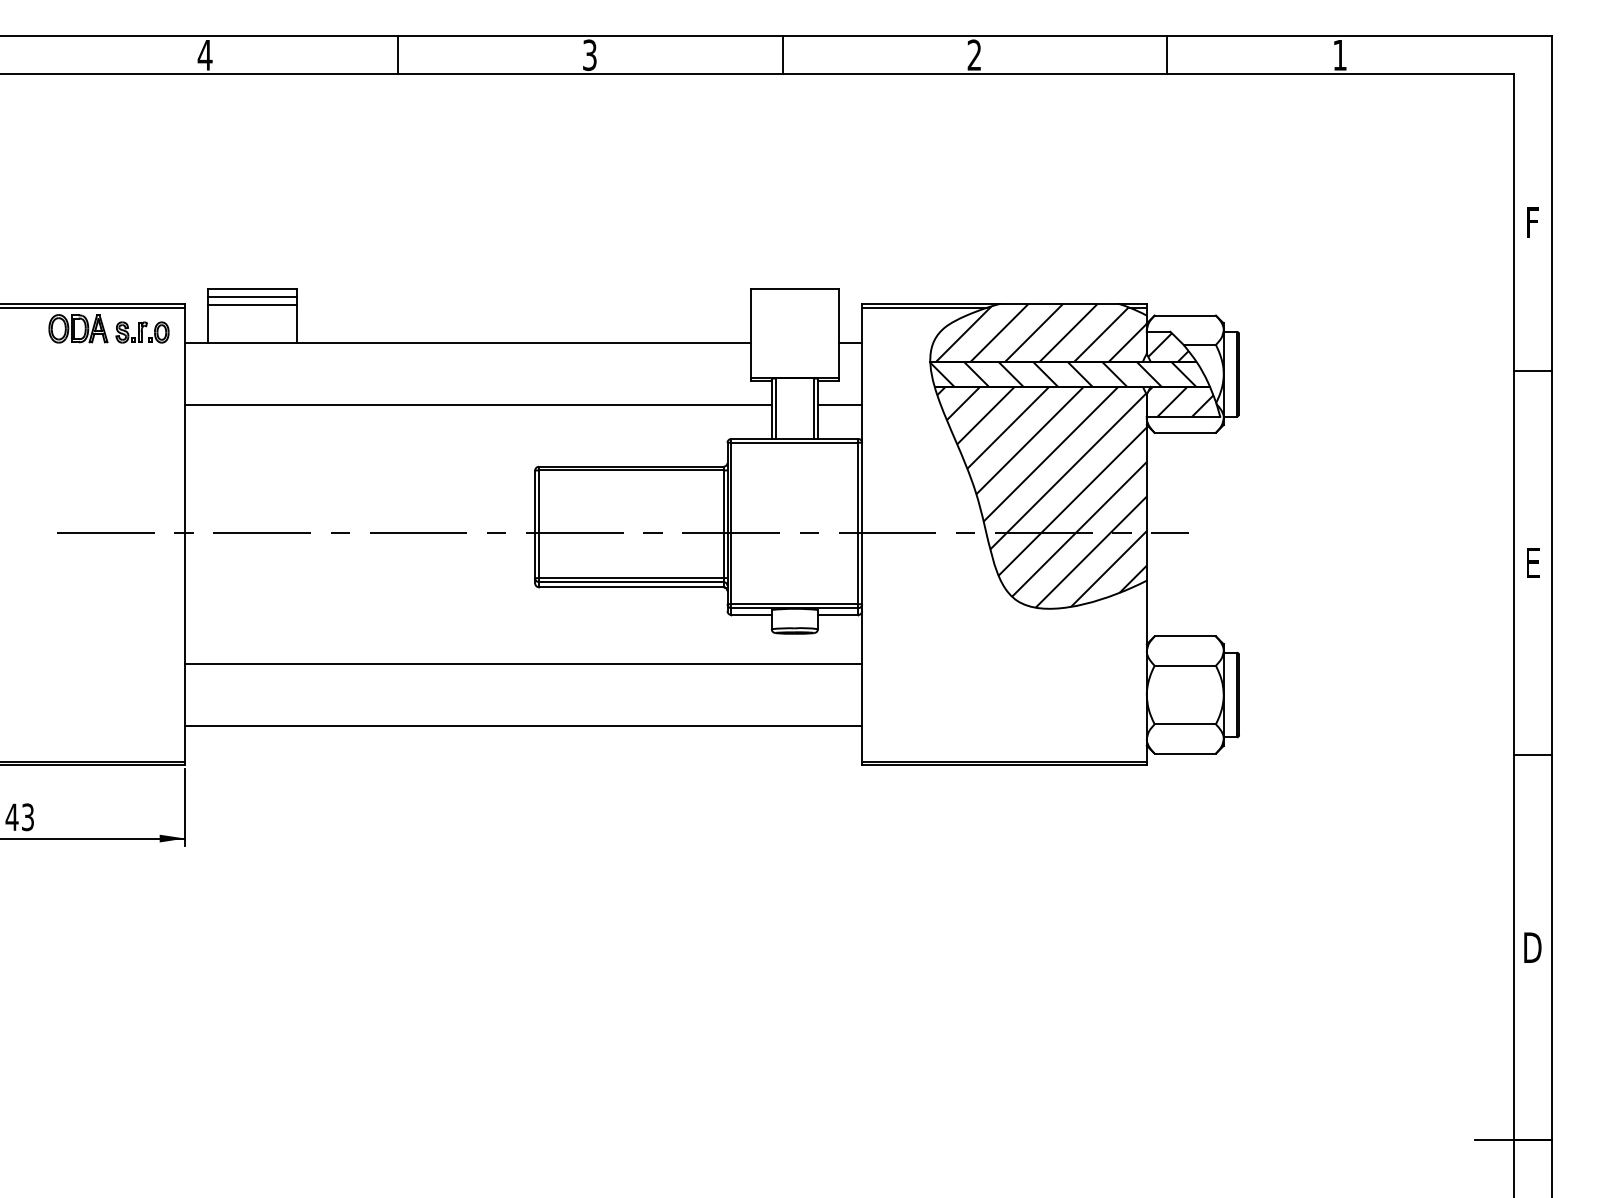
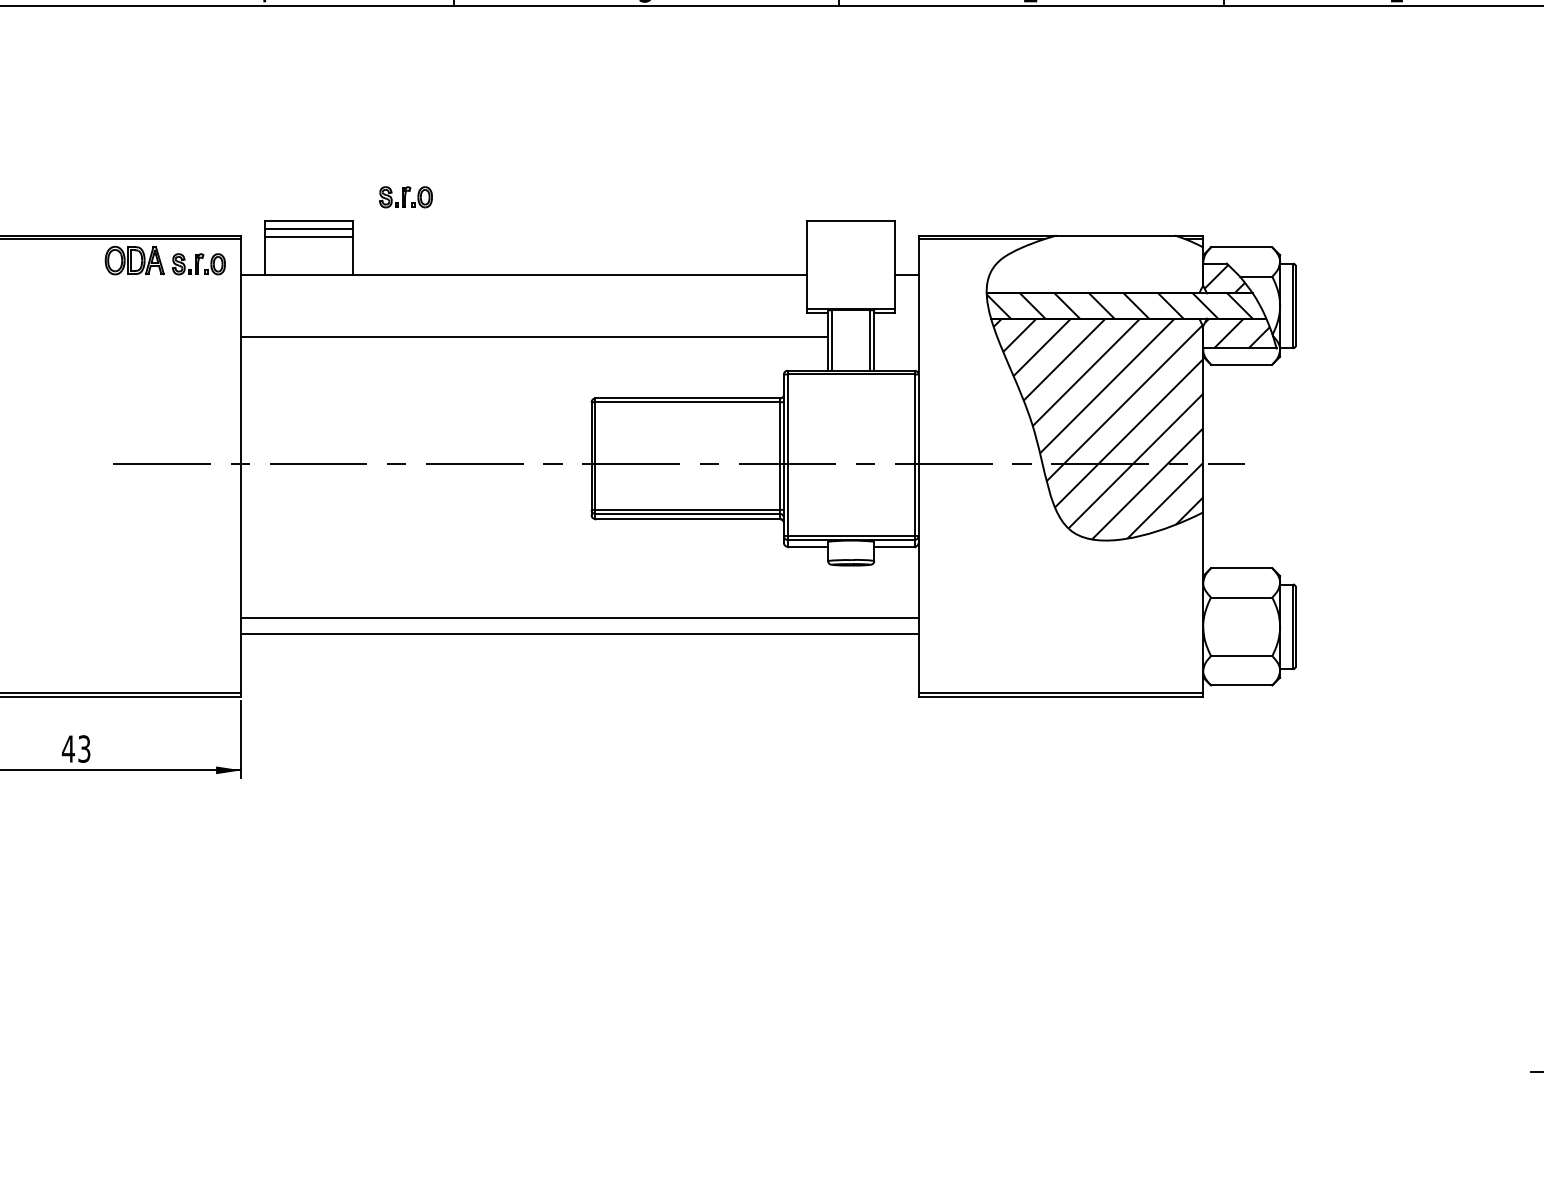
part: (349, 265) -> (405, 197), added
hatch: (1041, 332) -> (1097, 264), removed
line: (839, 404) -> (895, 336), removed
line: (523, 664) -> (579, 634), moved
line: (523, 725) -> (579, 617), moved

